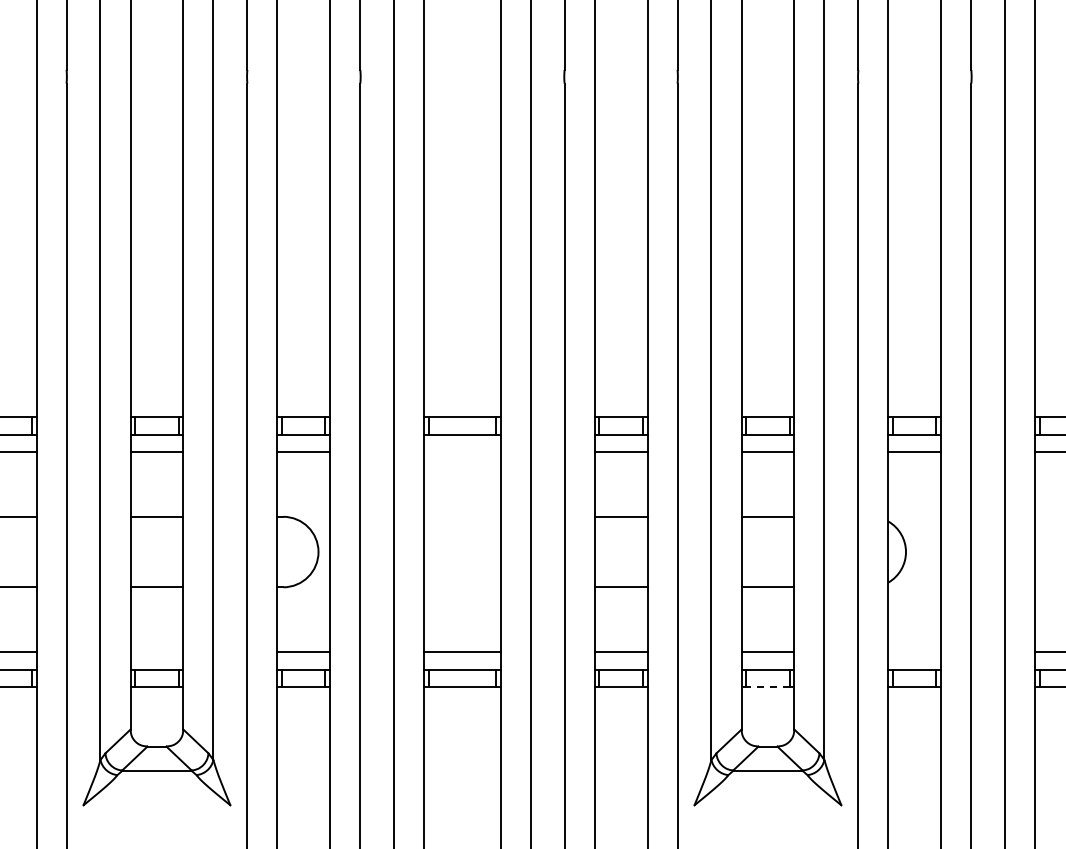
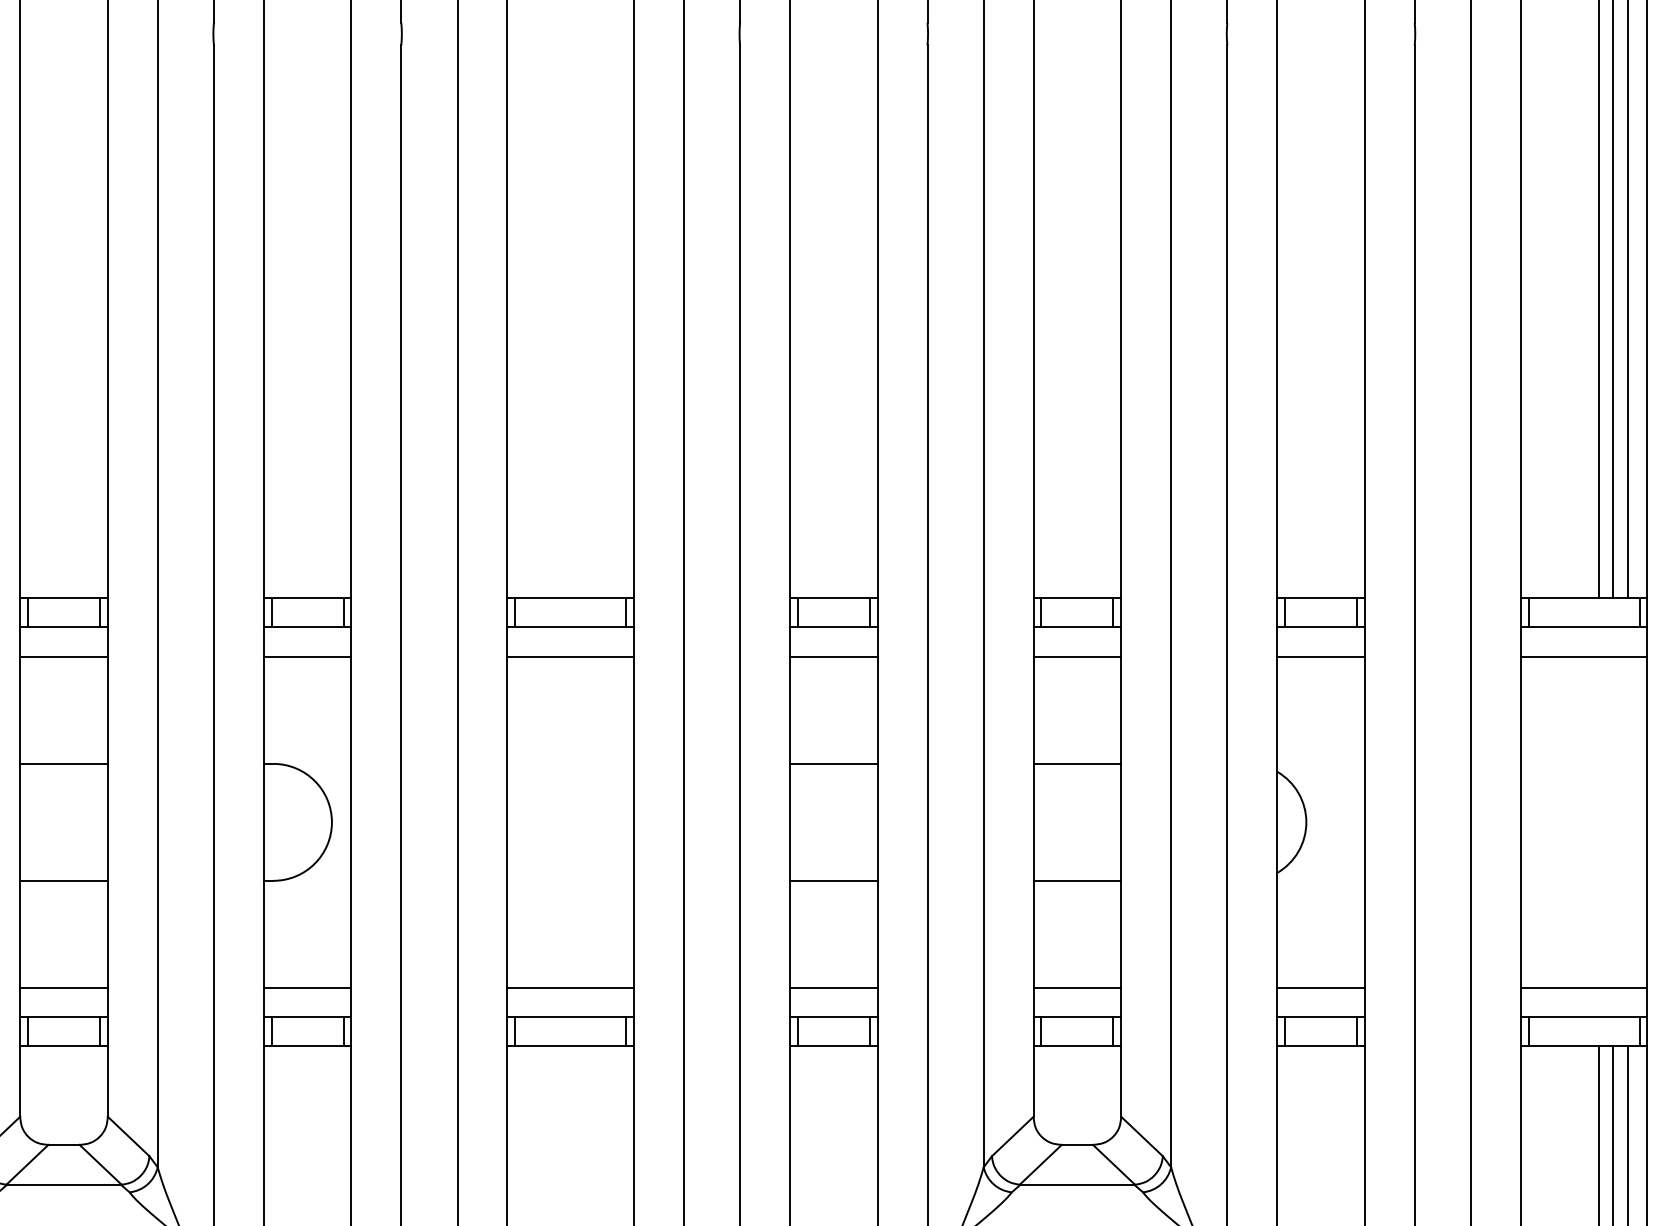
line: (462, 452) -> (570, 657), added
line: (156, 651) -> (63, 987), added
line: (914, 651) -> (1320, 987), added
line: (767, 687) -> (1076, 1047), dashed -> solid

